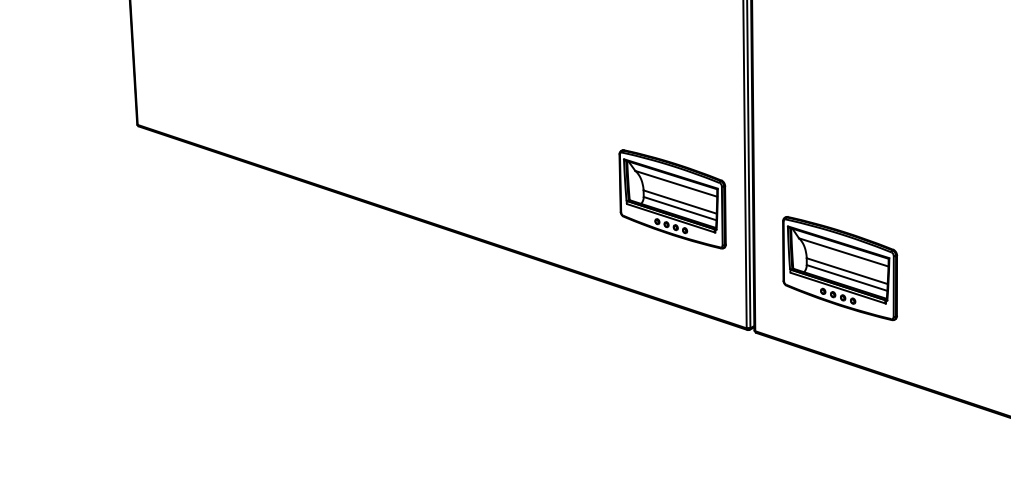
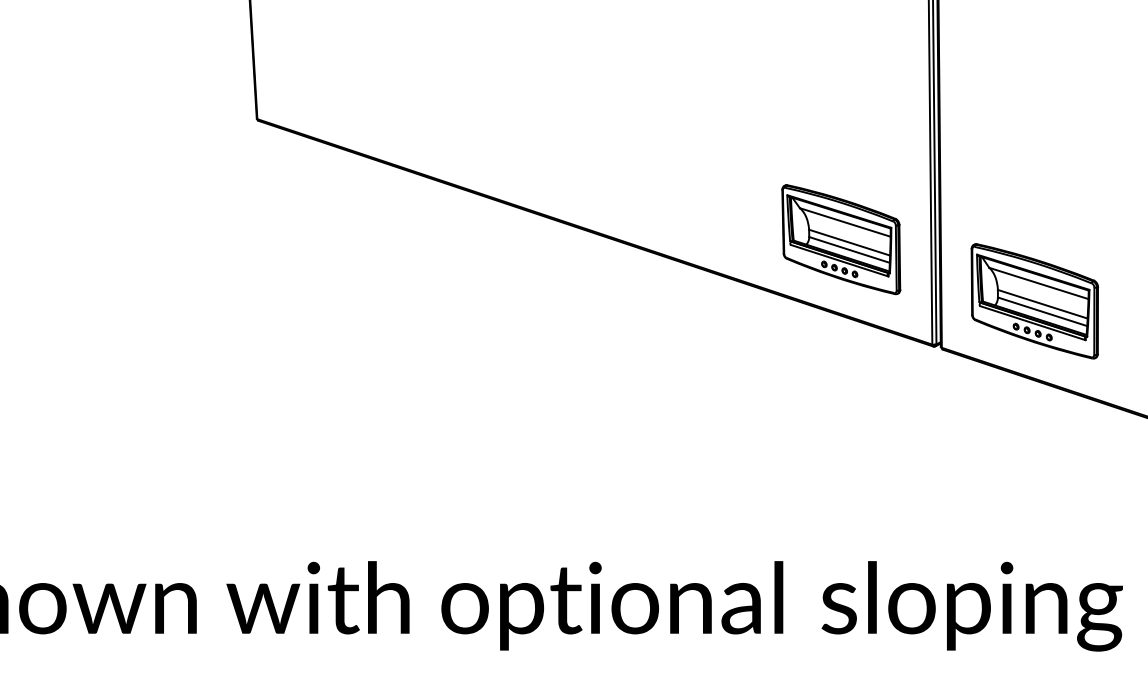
part: (672, 199) -> (841, 239), moved
part: (839, 268) -> (1034, 301), moved

